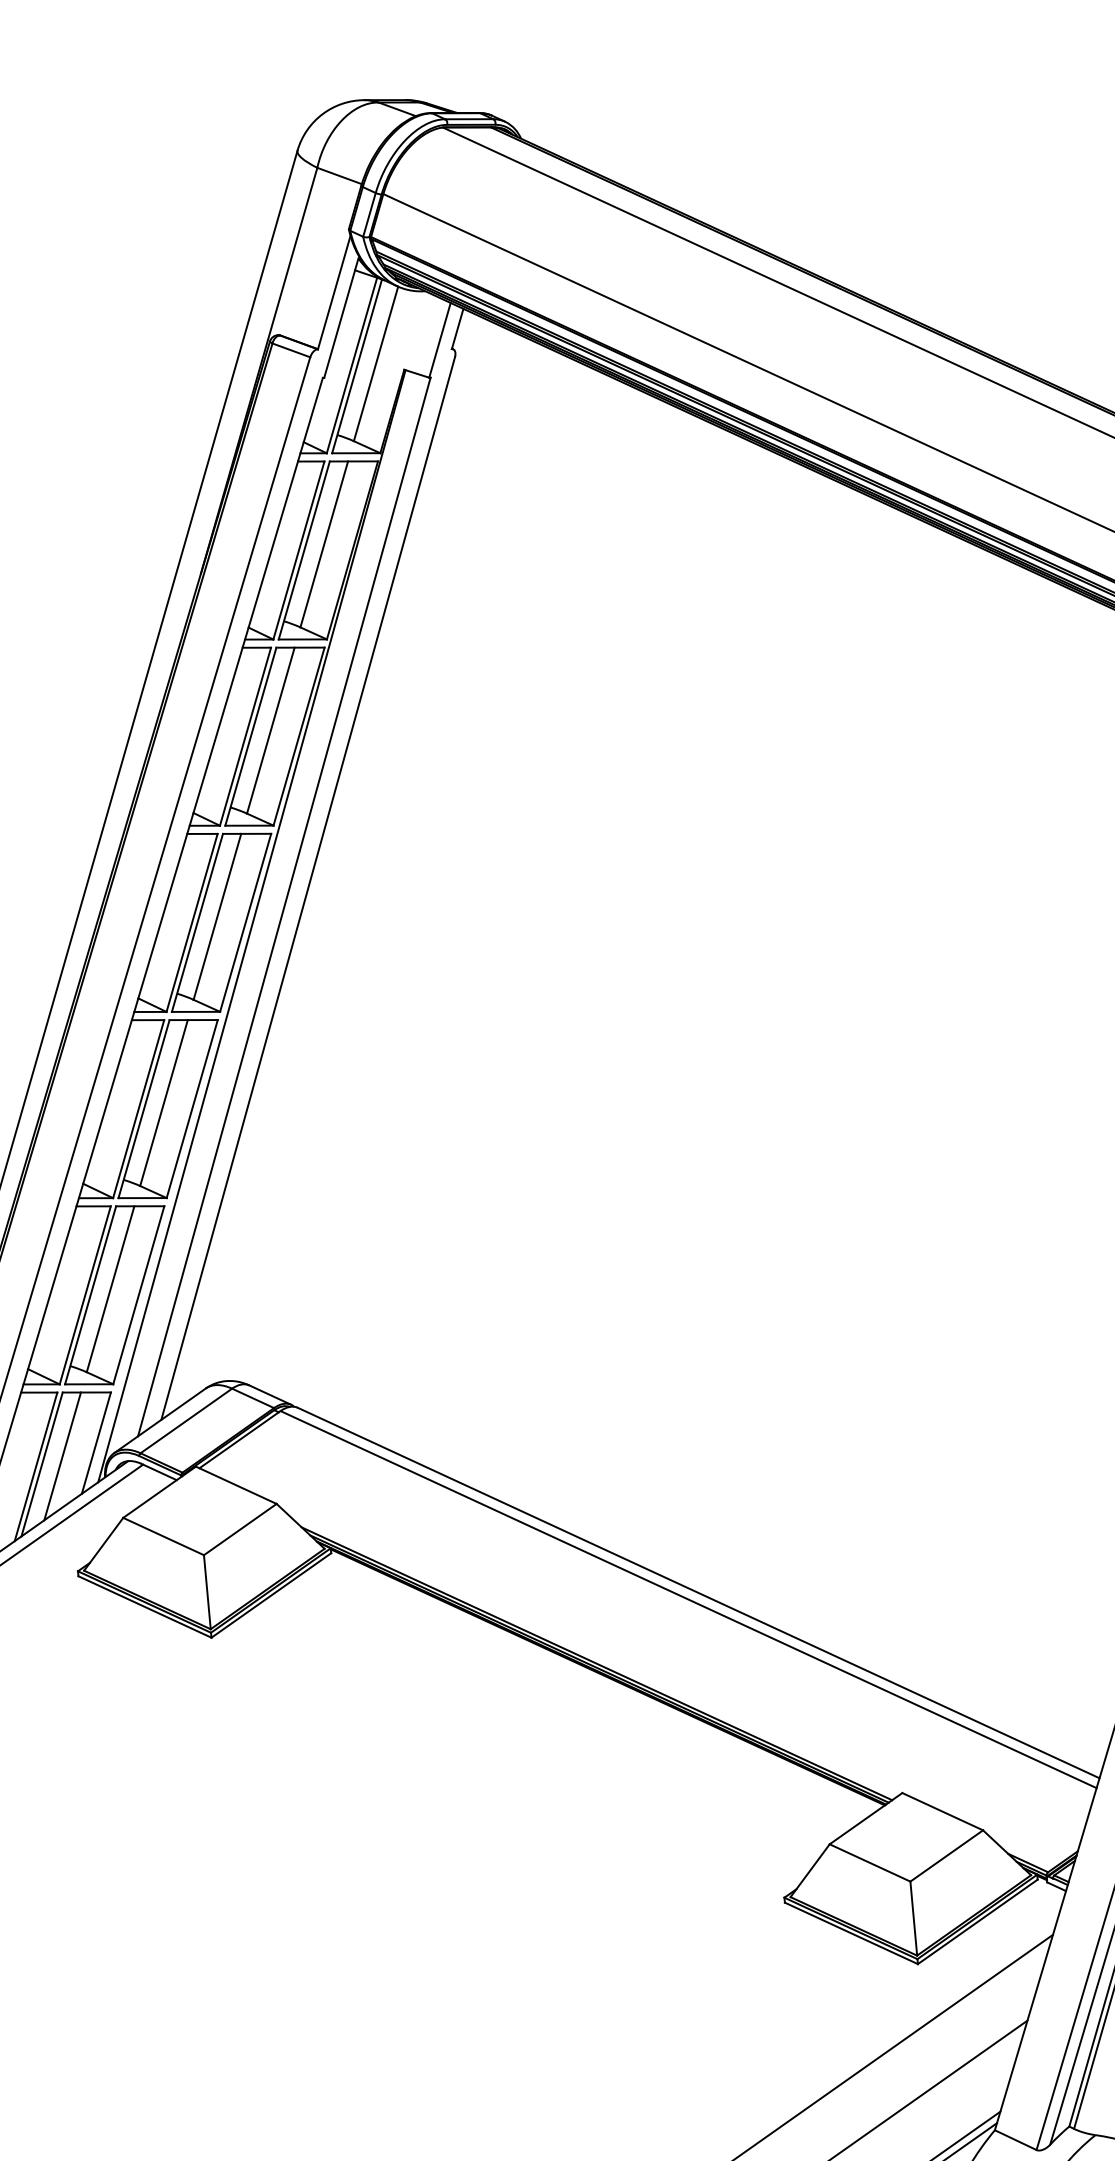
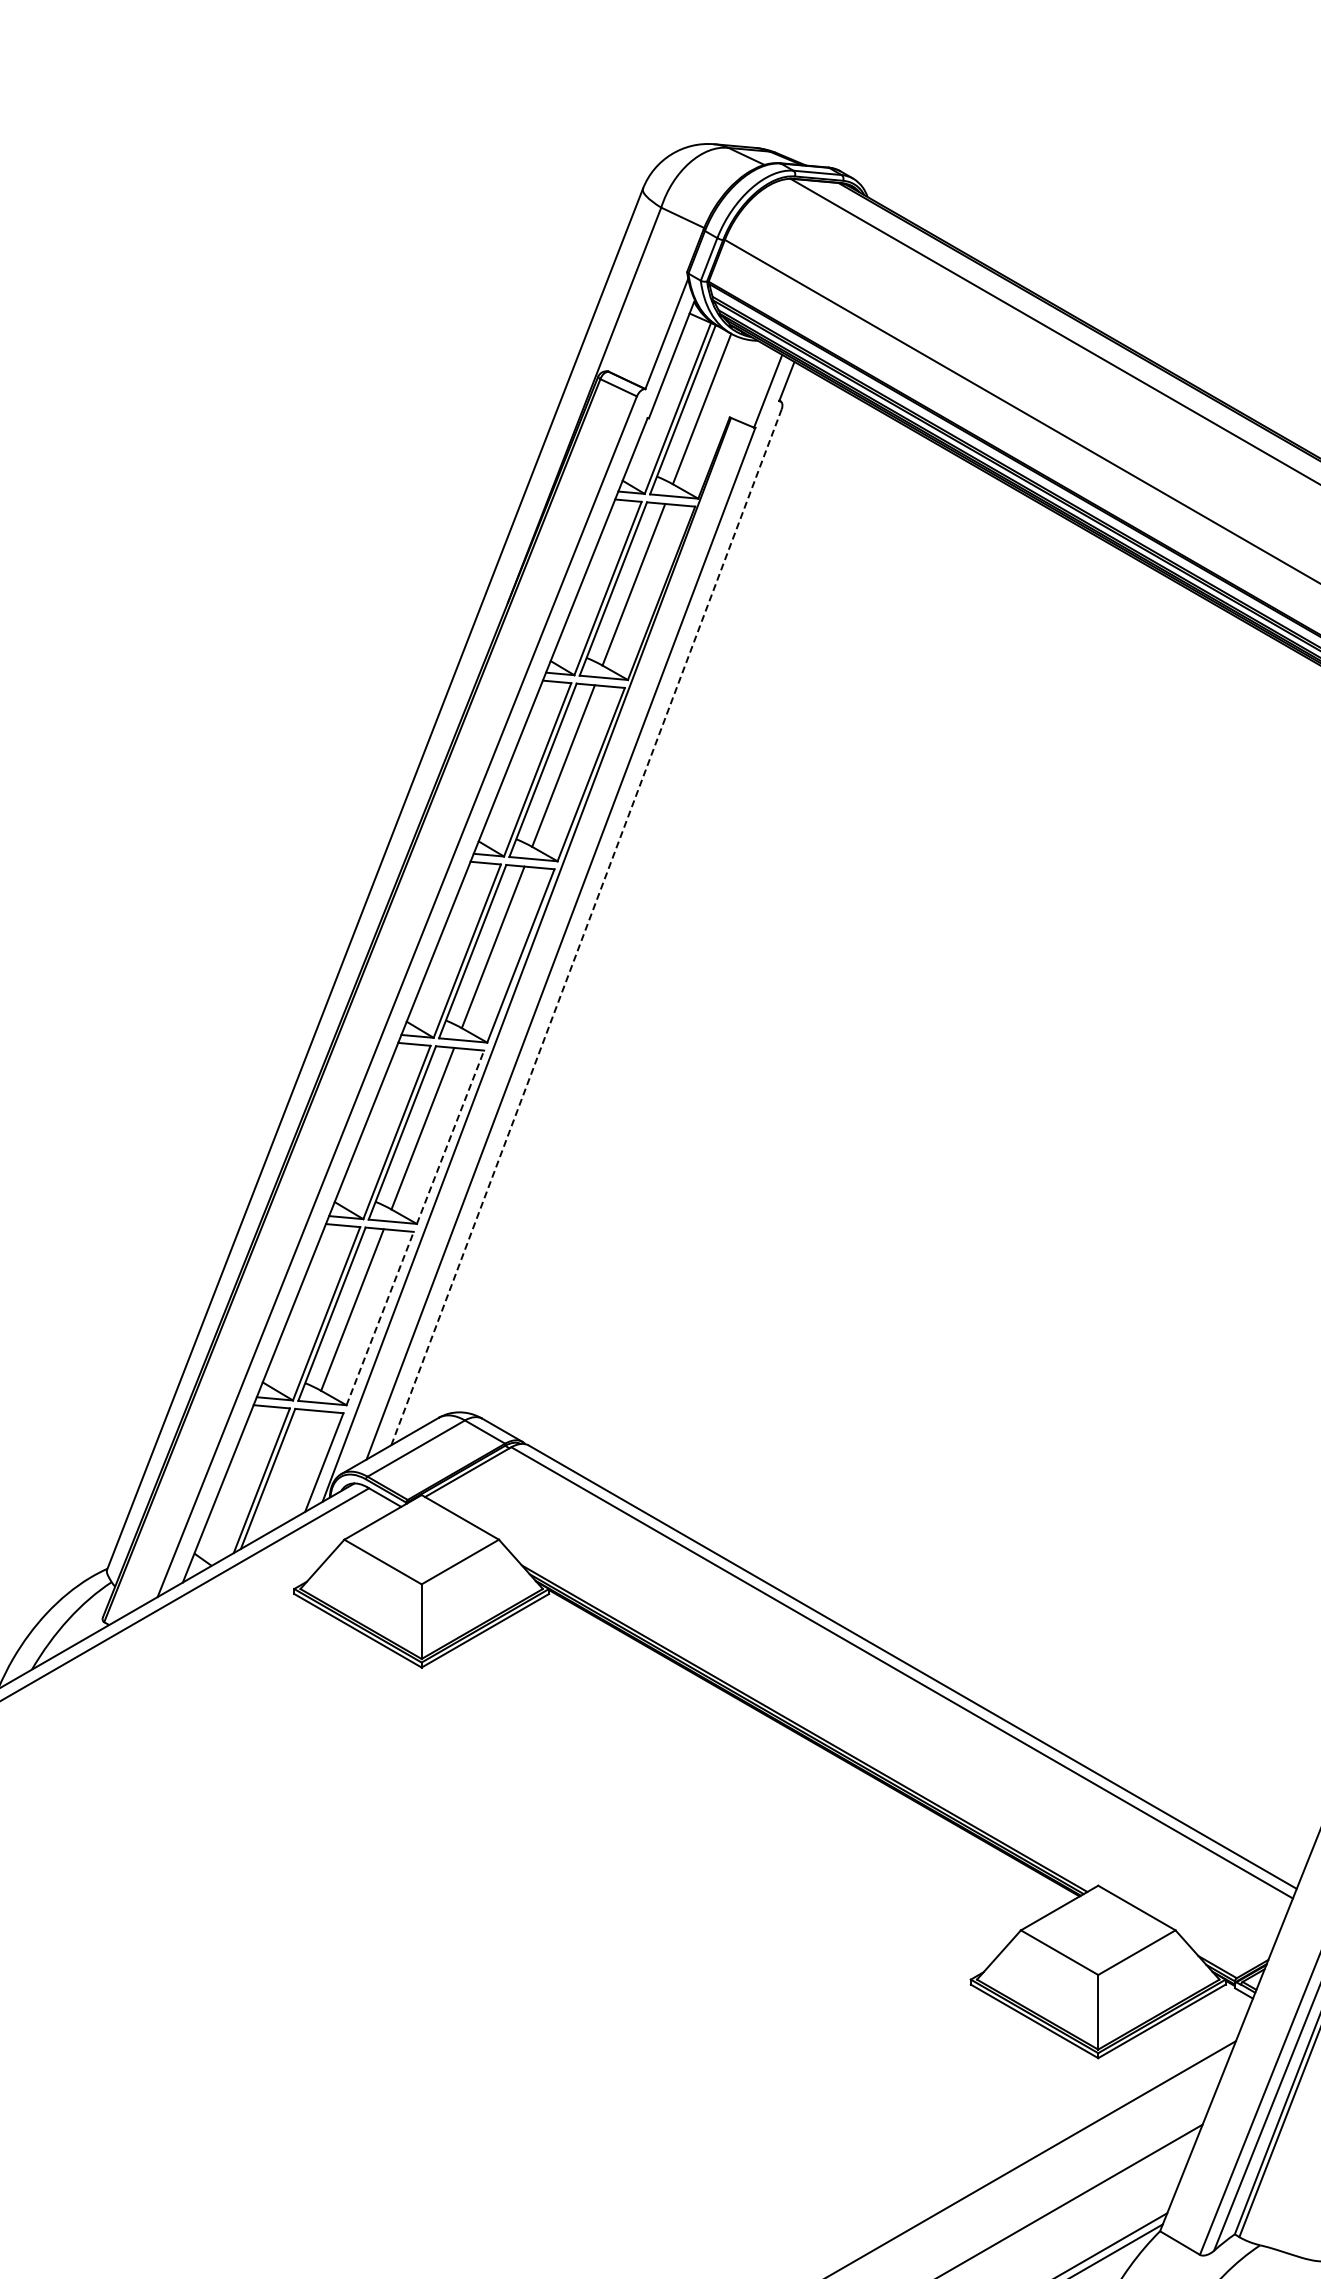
line: (308, 888) -> (586, 927), solid -> dashed
line: (192, 1109) -> (450, 1137), solid -> dashed
line: (139, 1295) -> (380, 1318), solid -> dashed
line: (62, 1456) -> (289, 1472), removed

